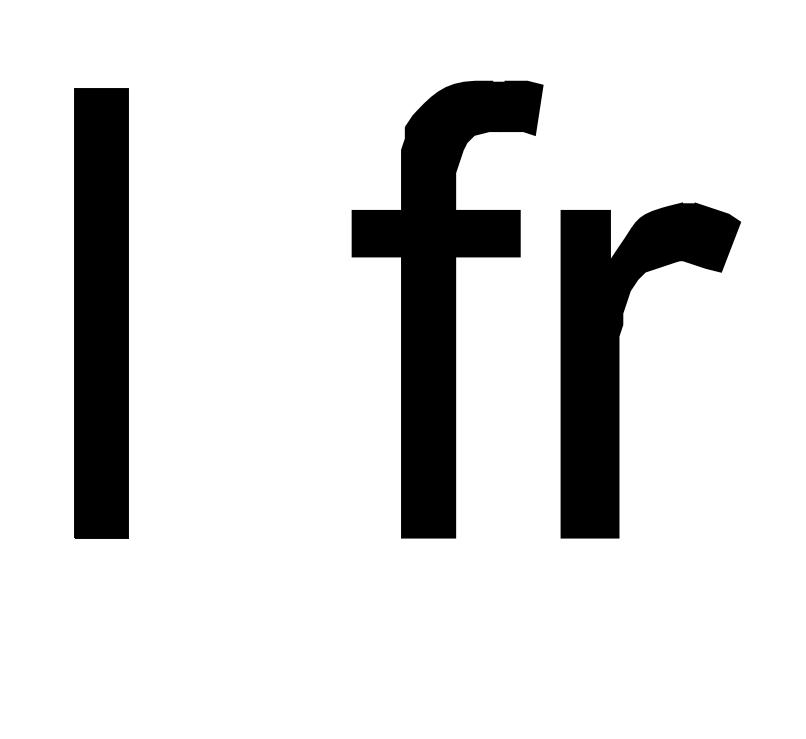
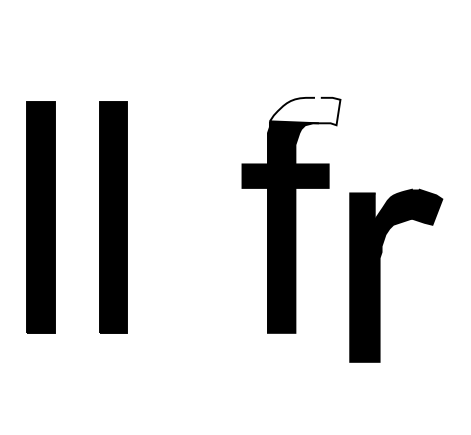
fill: (472, 108) -> (304, 111), removed
part: (620, 370) -> (380, 275), moved

